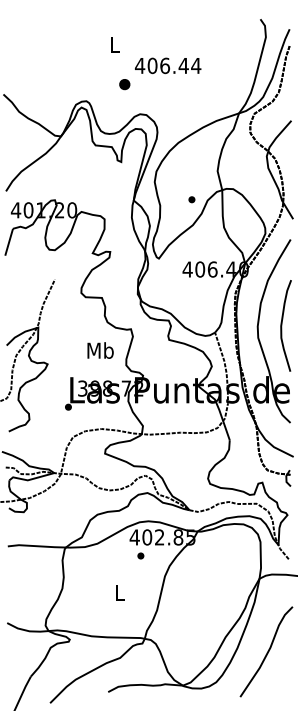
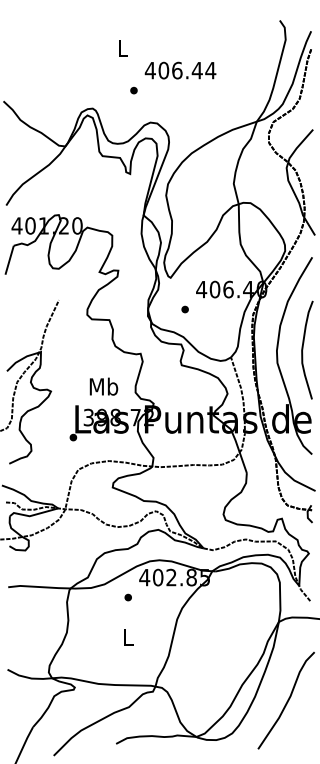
part: (124, 84) -> (133, 90), size x0.62
part: (191, 199) -> (184, 309), moved
text: (100, 350) -> (103, 386), moved
part: (140, 555) -> (127, 597), moved

